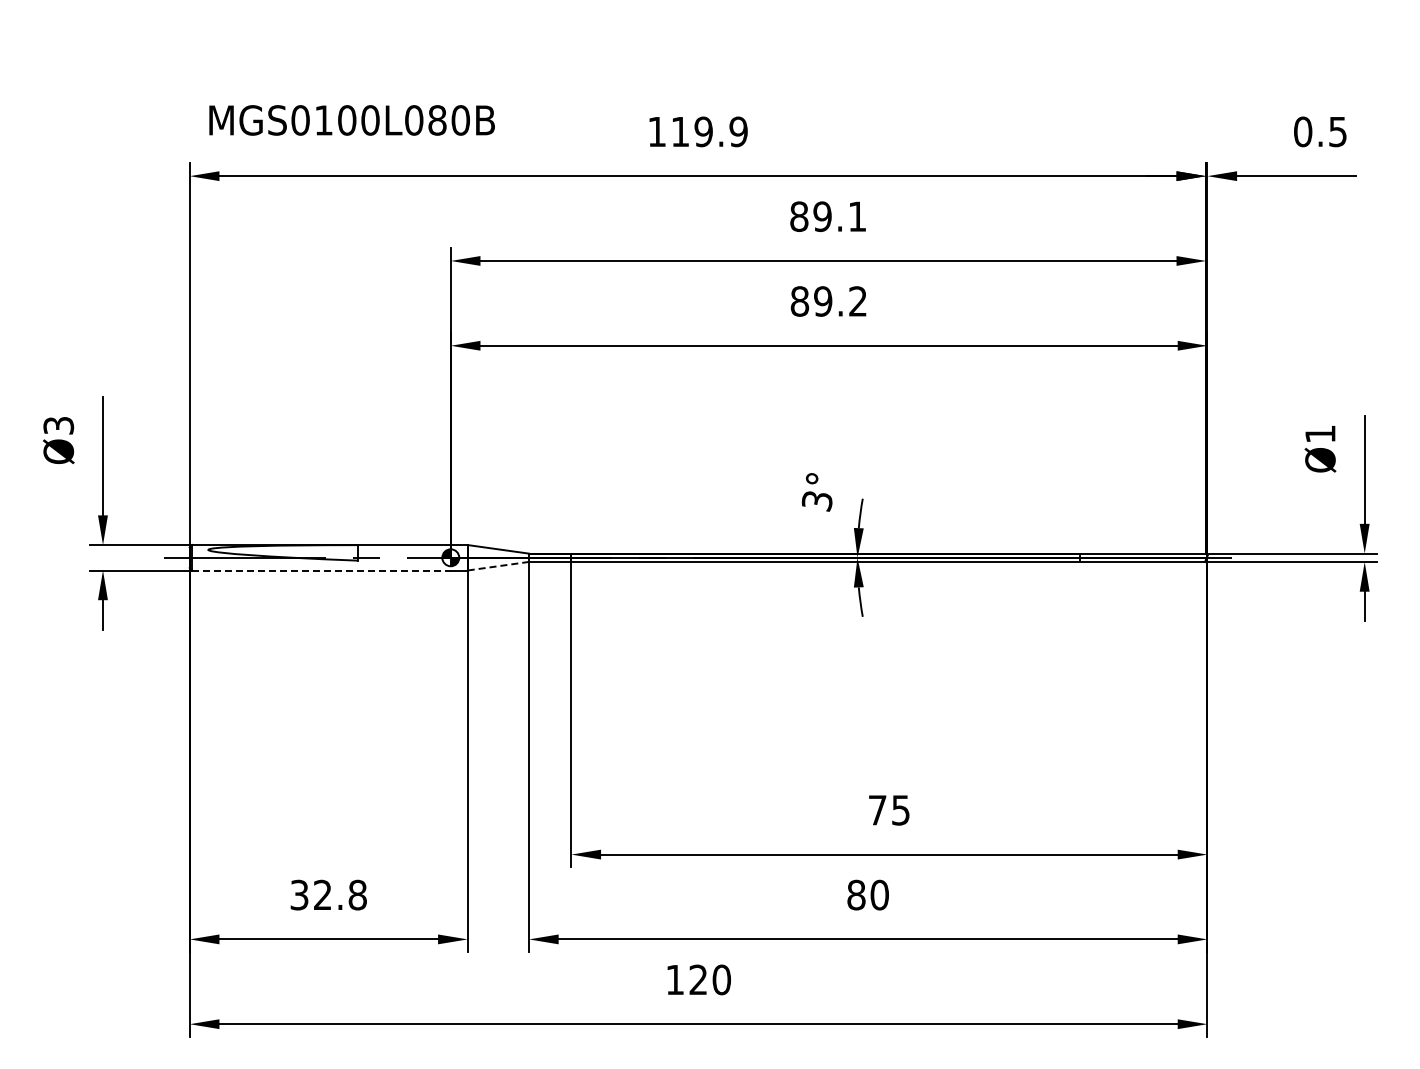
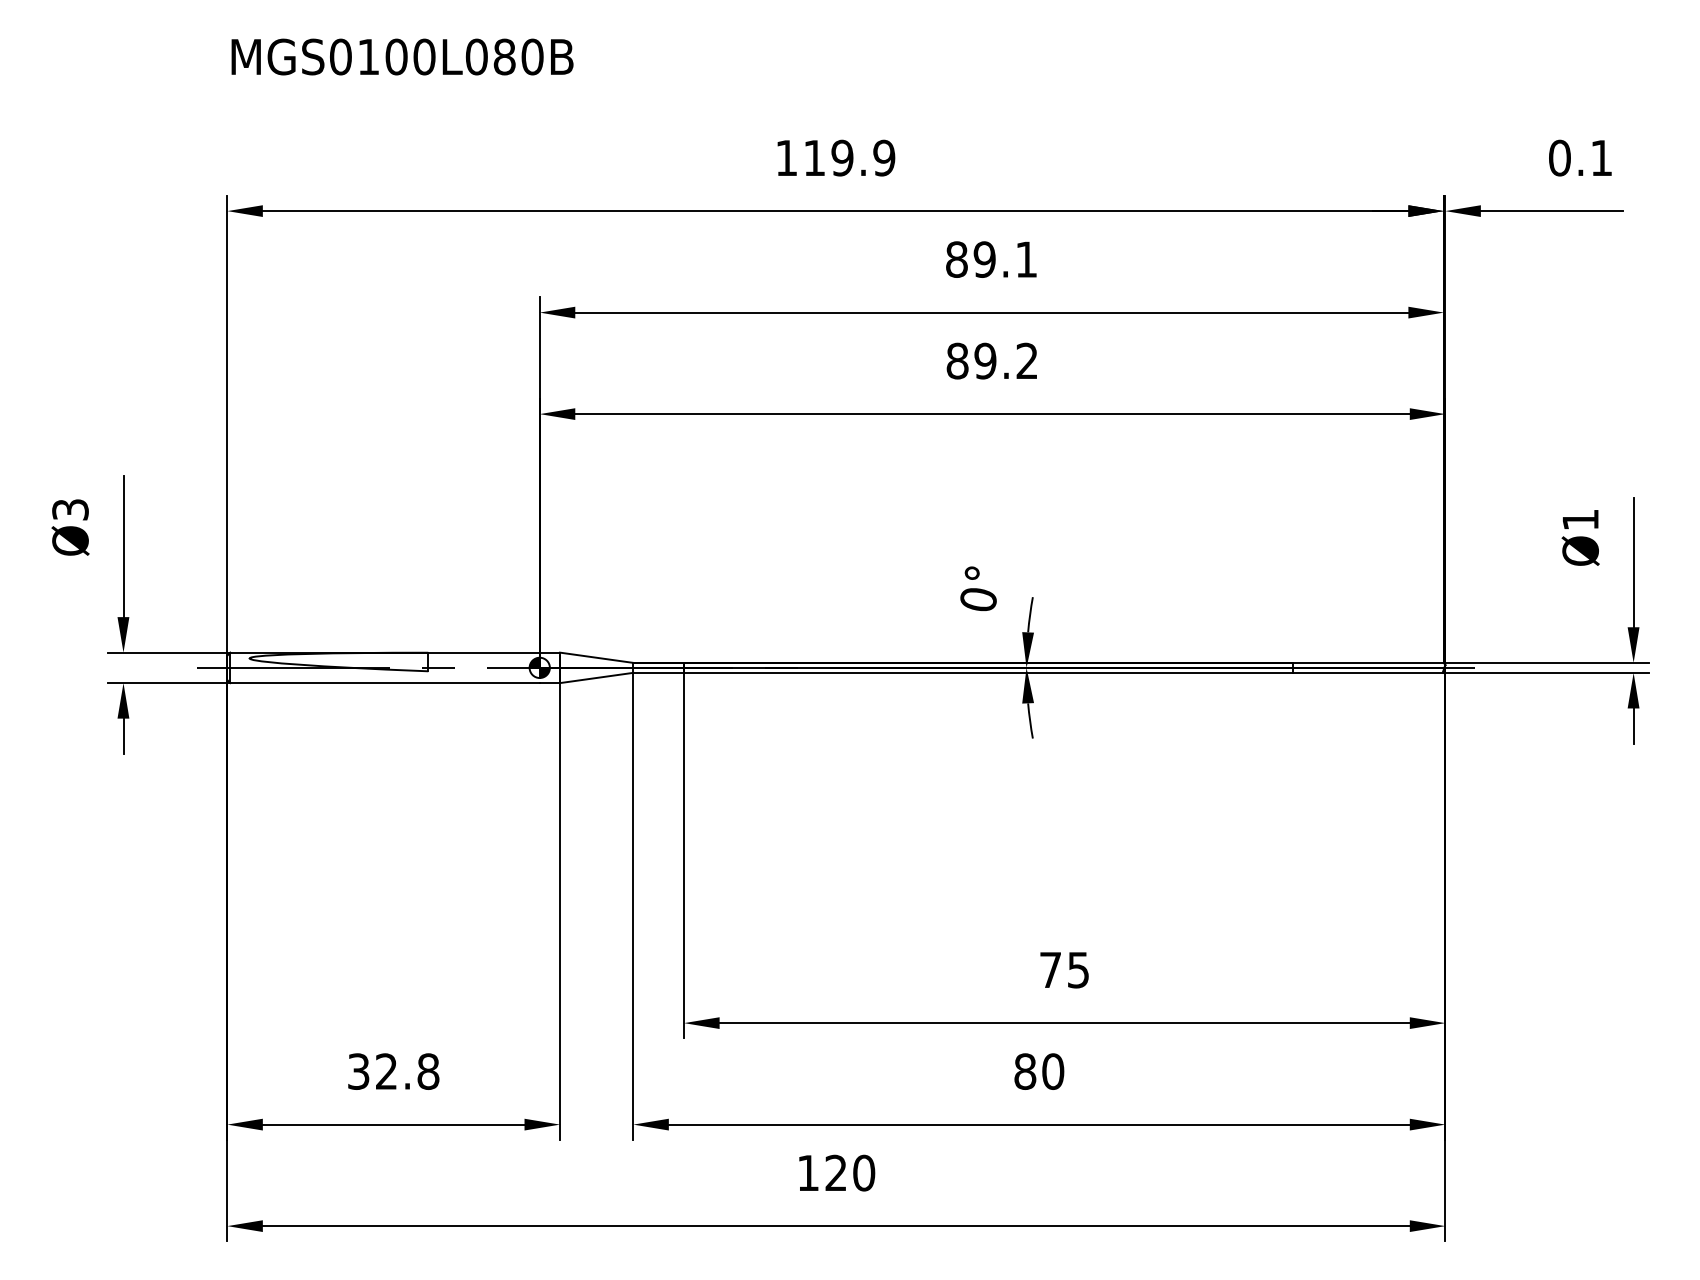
text: (351, 120) -> (401, 57), moved
text: (1337, 132) -> (1601, 158), 0.5 -> 0.1
text: (816, 501) -> (977, 600), 3° -> 0°
line: (498, 566) -> (596, 678), dashed -> solid
line: (322, 570) -> (386, 683), dashed -> solid

